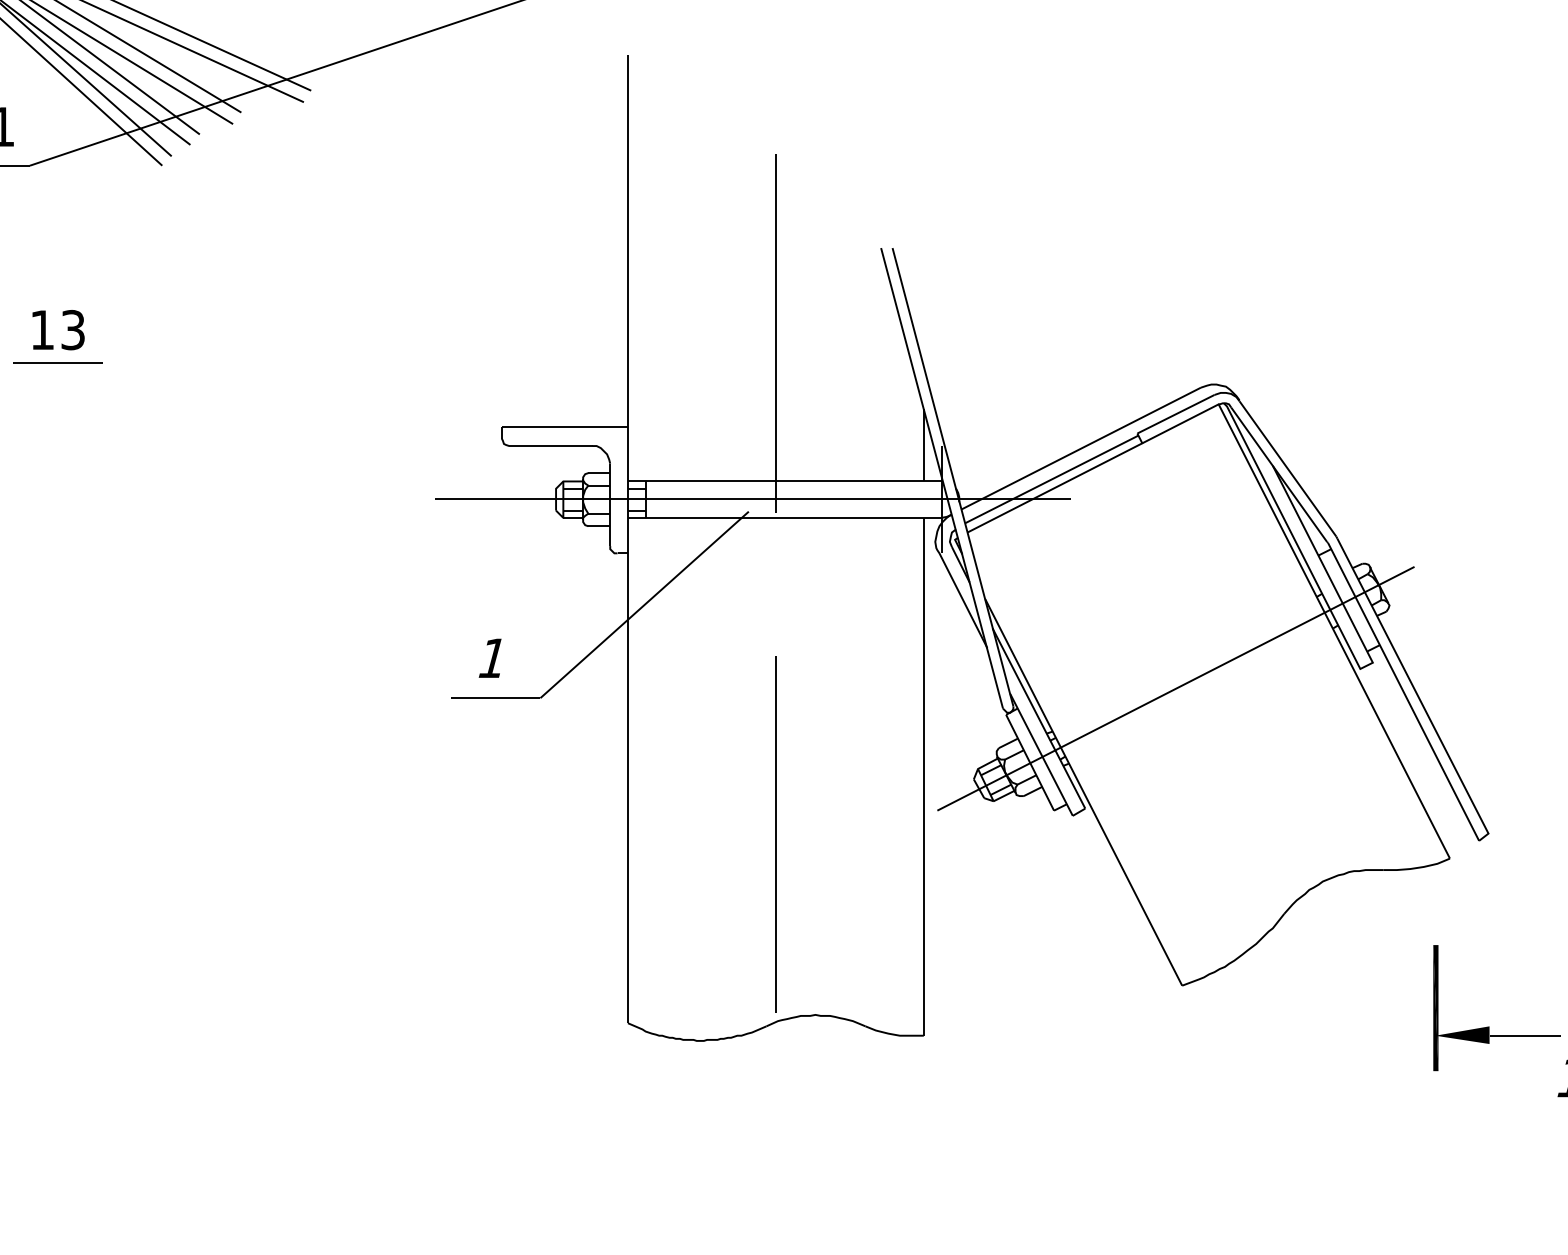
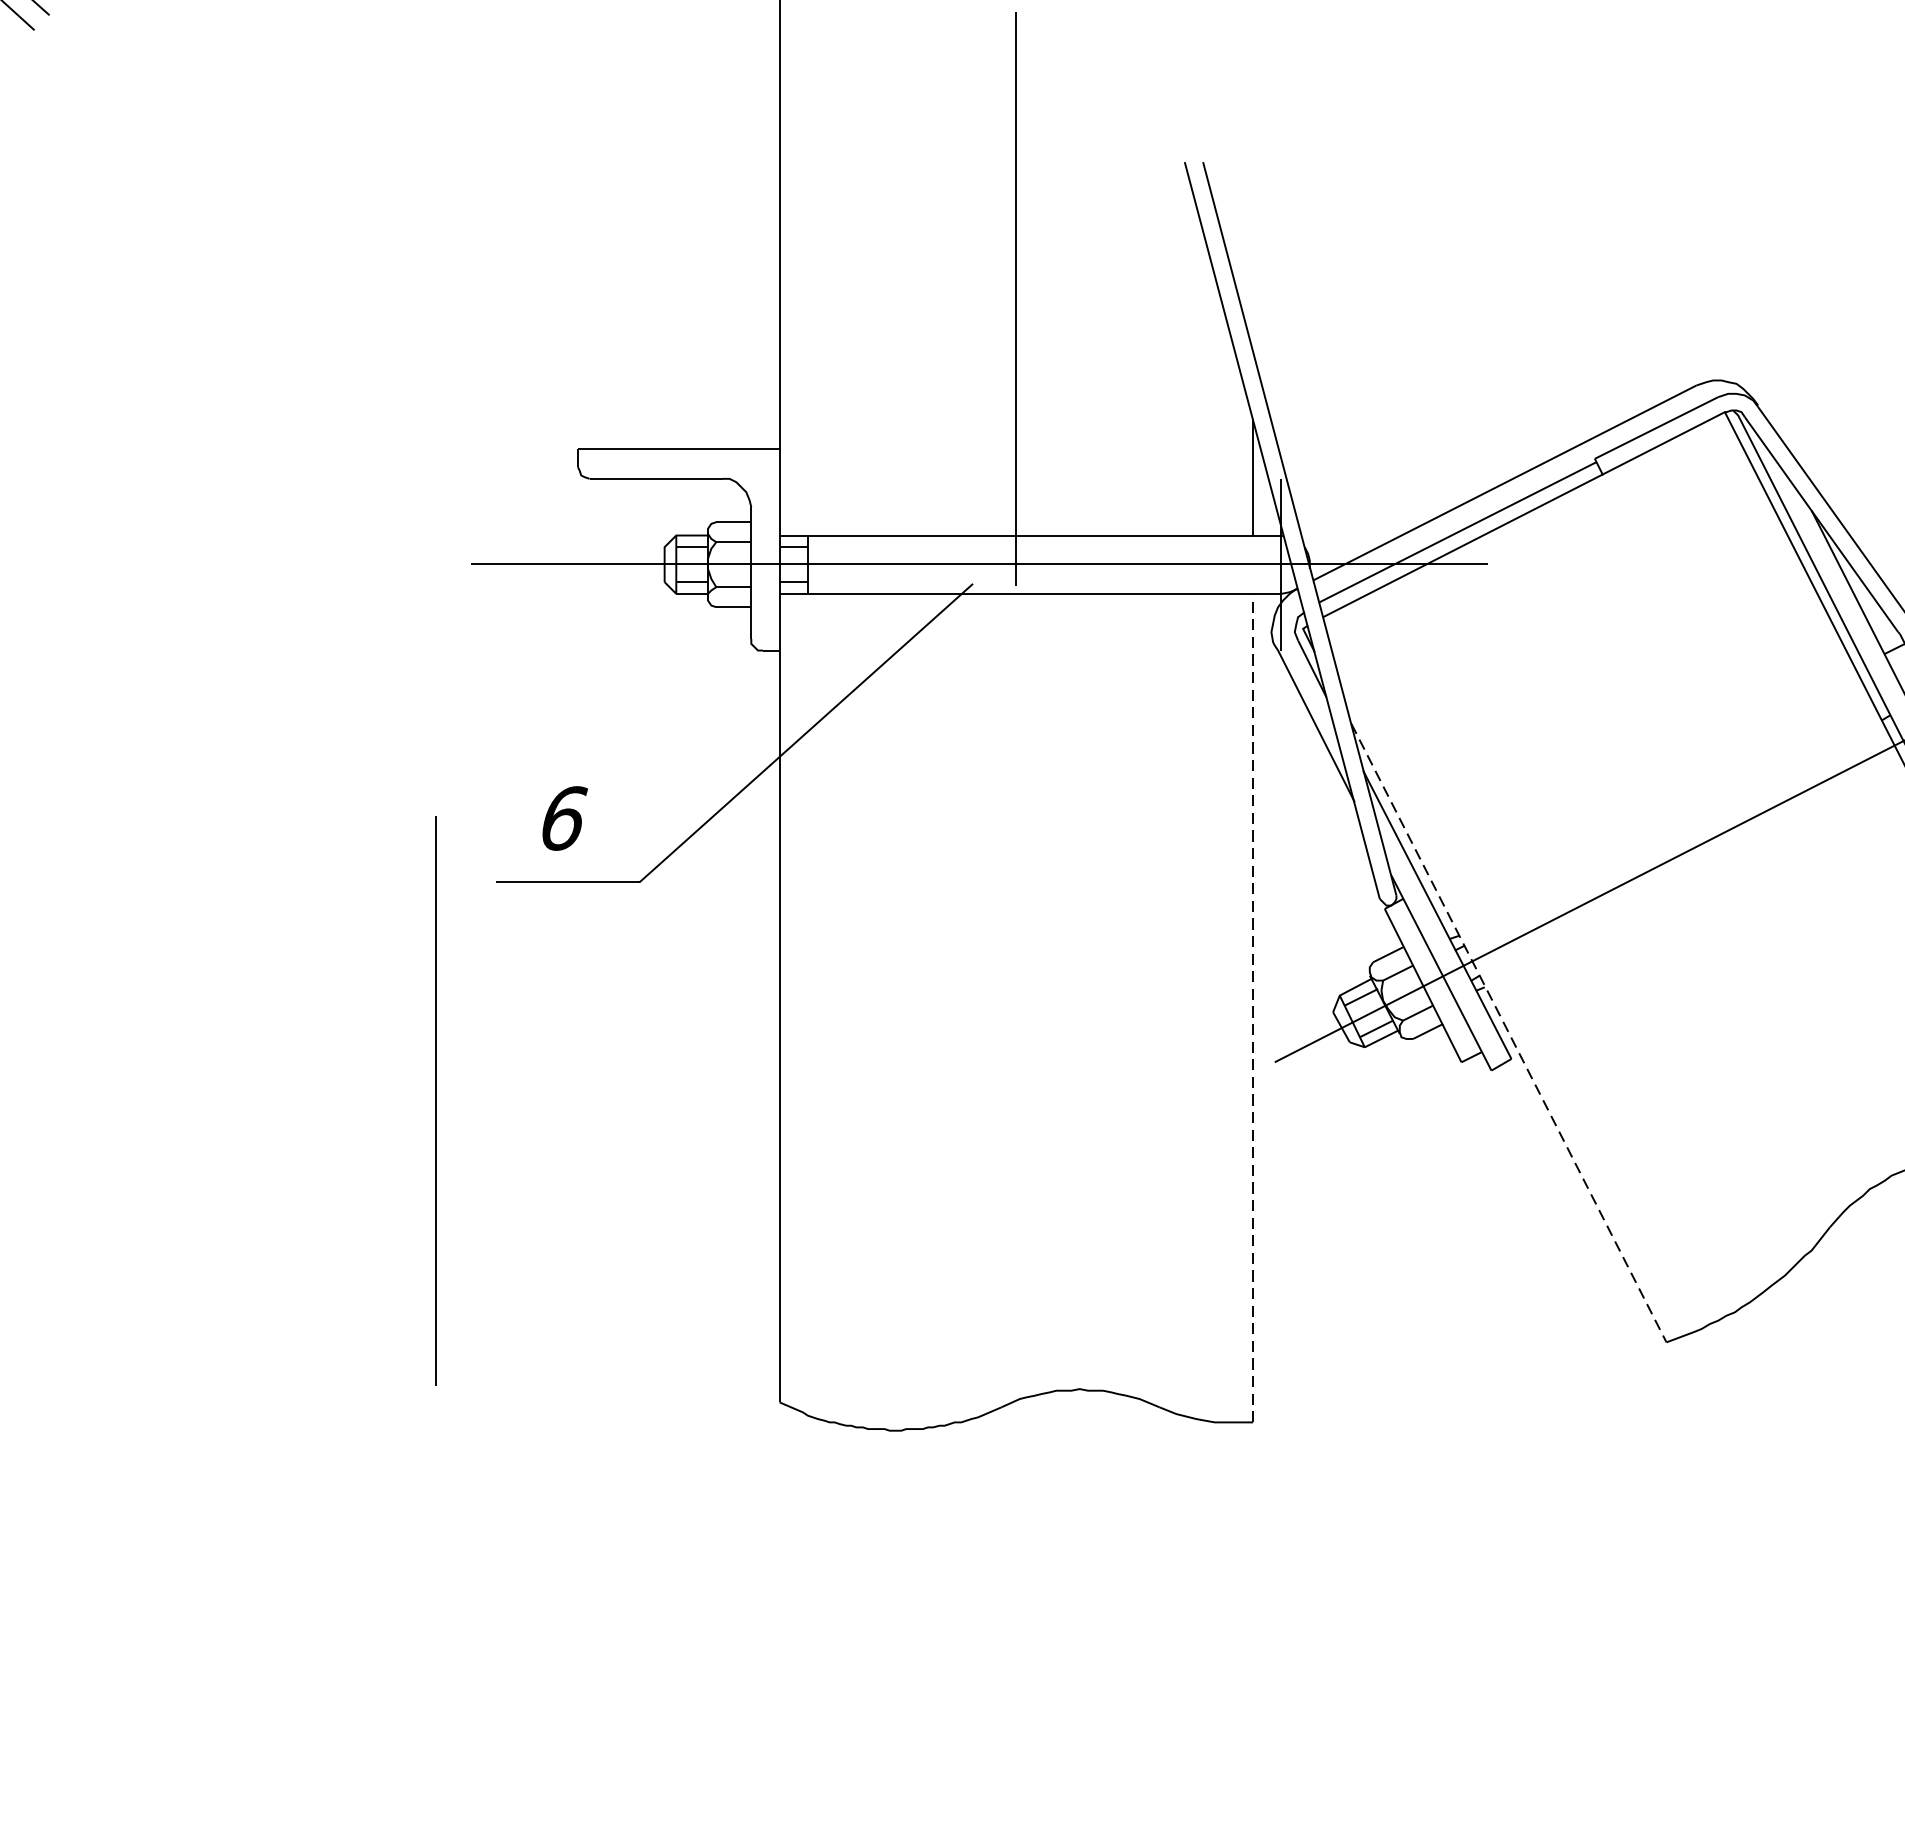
text: (493, 658) -> (564, 818), 1 -> 6
line: (923, 776) -> (1252, 1007), solid -> dashed
line: (1083, 792) -> (1508, 1033), solid -> dashed
line: (775, 834) -> (434, 1100), moved

